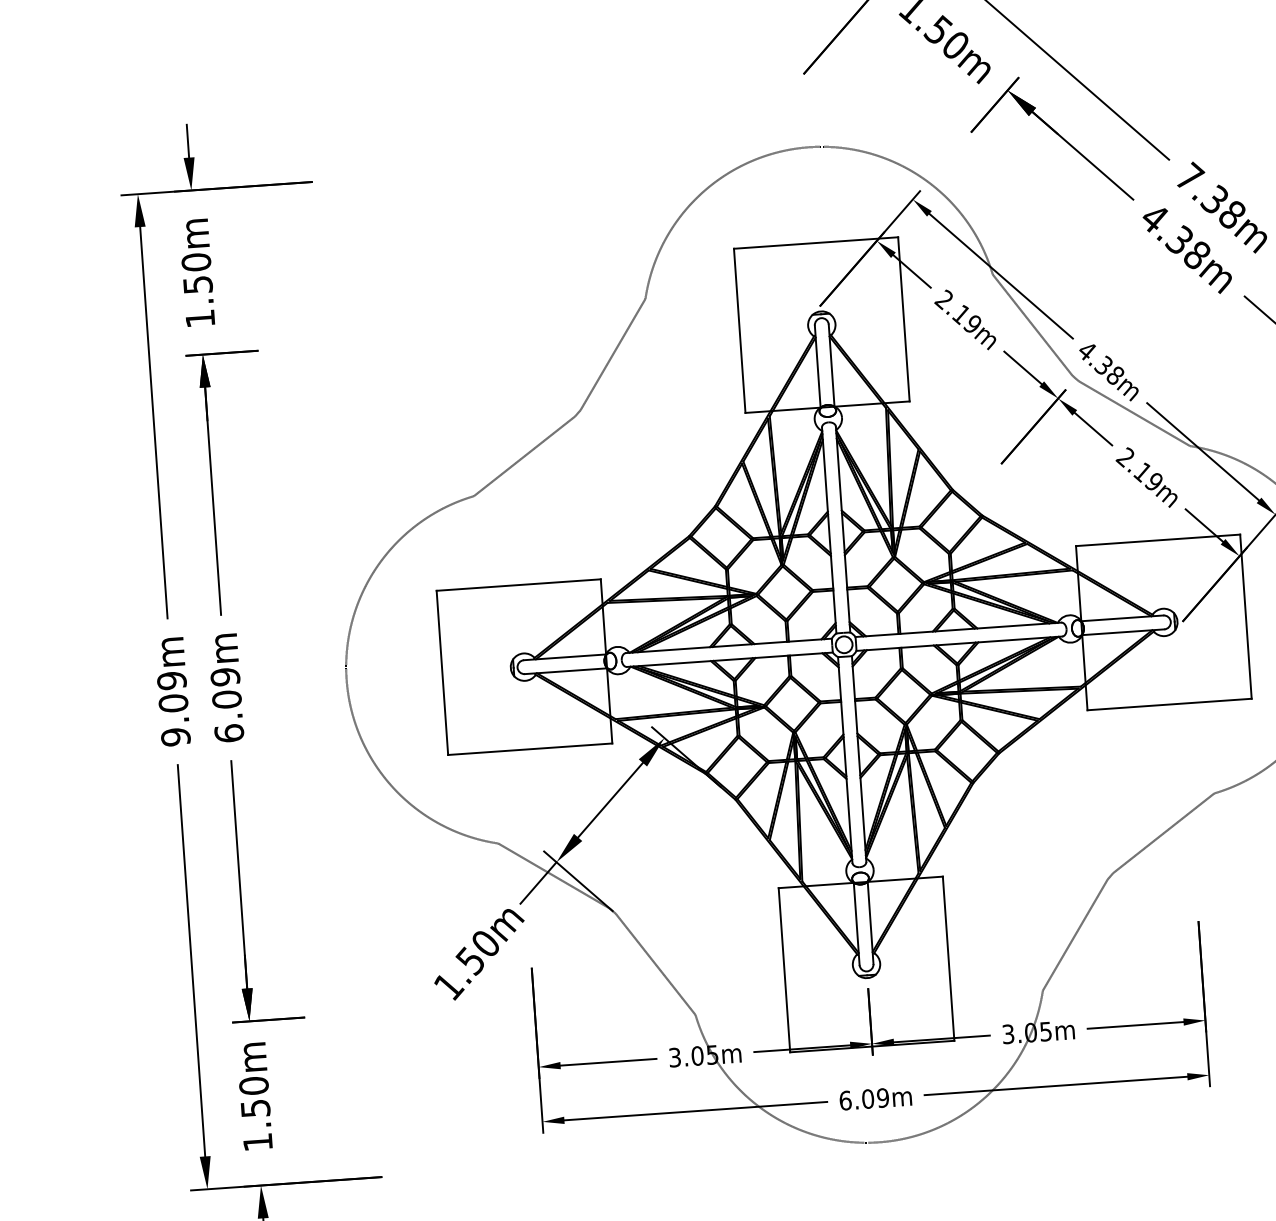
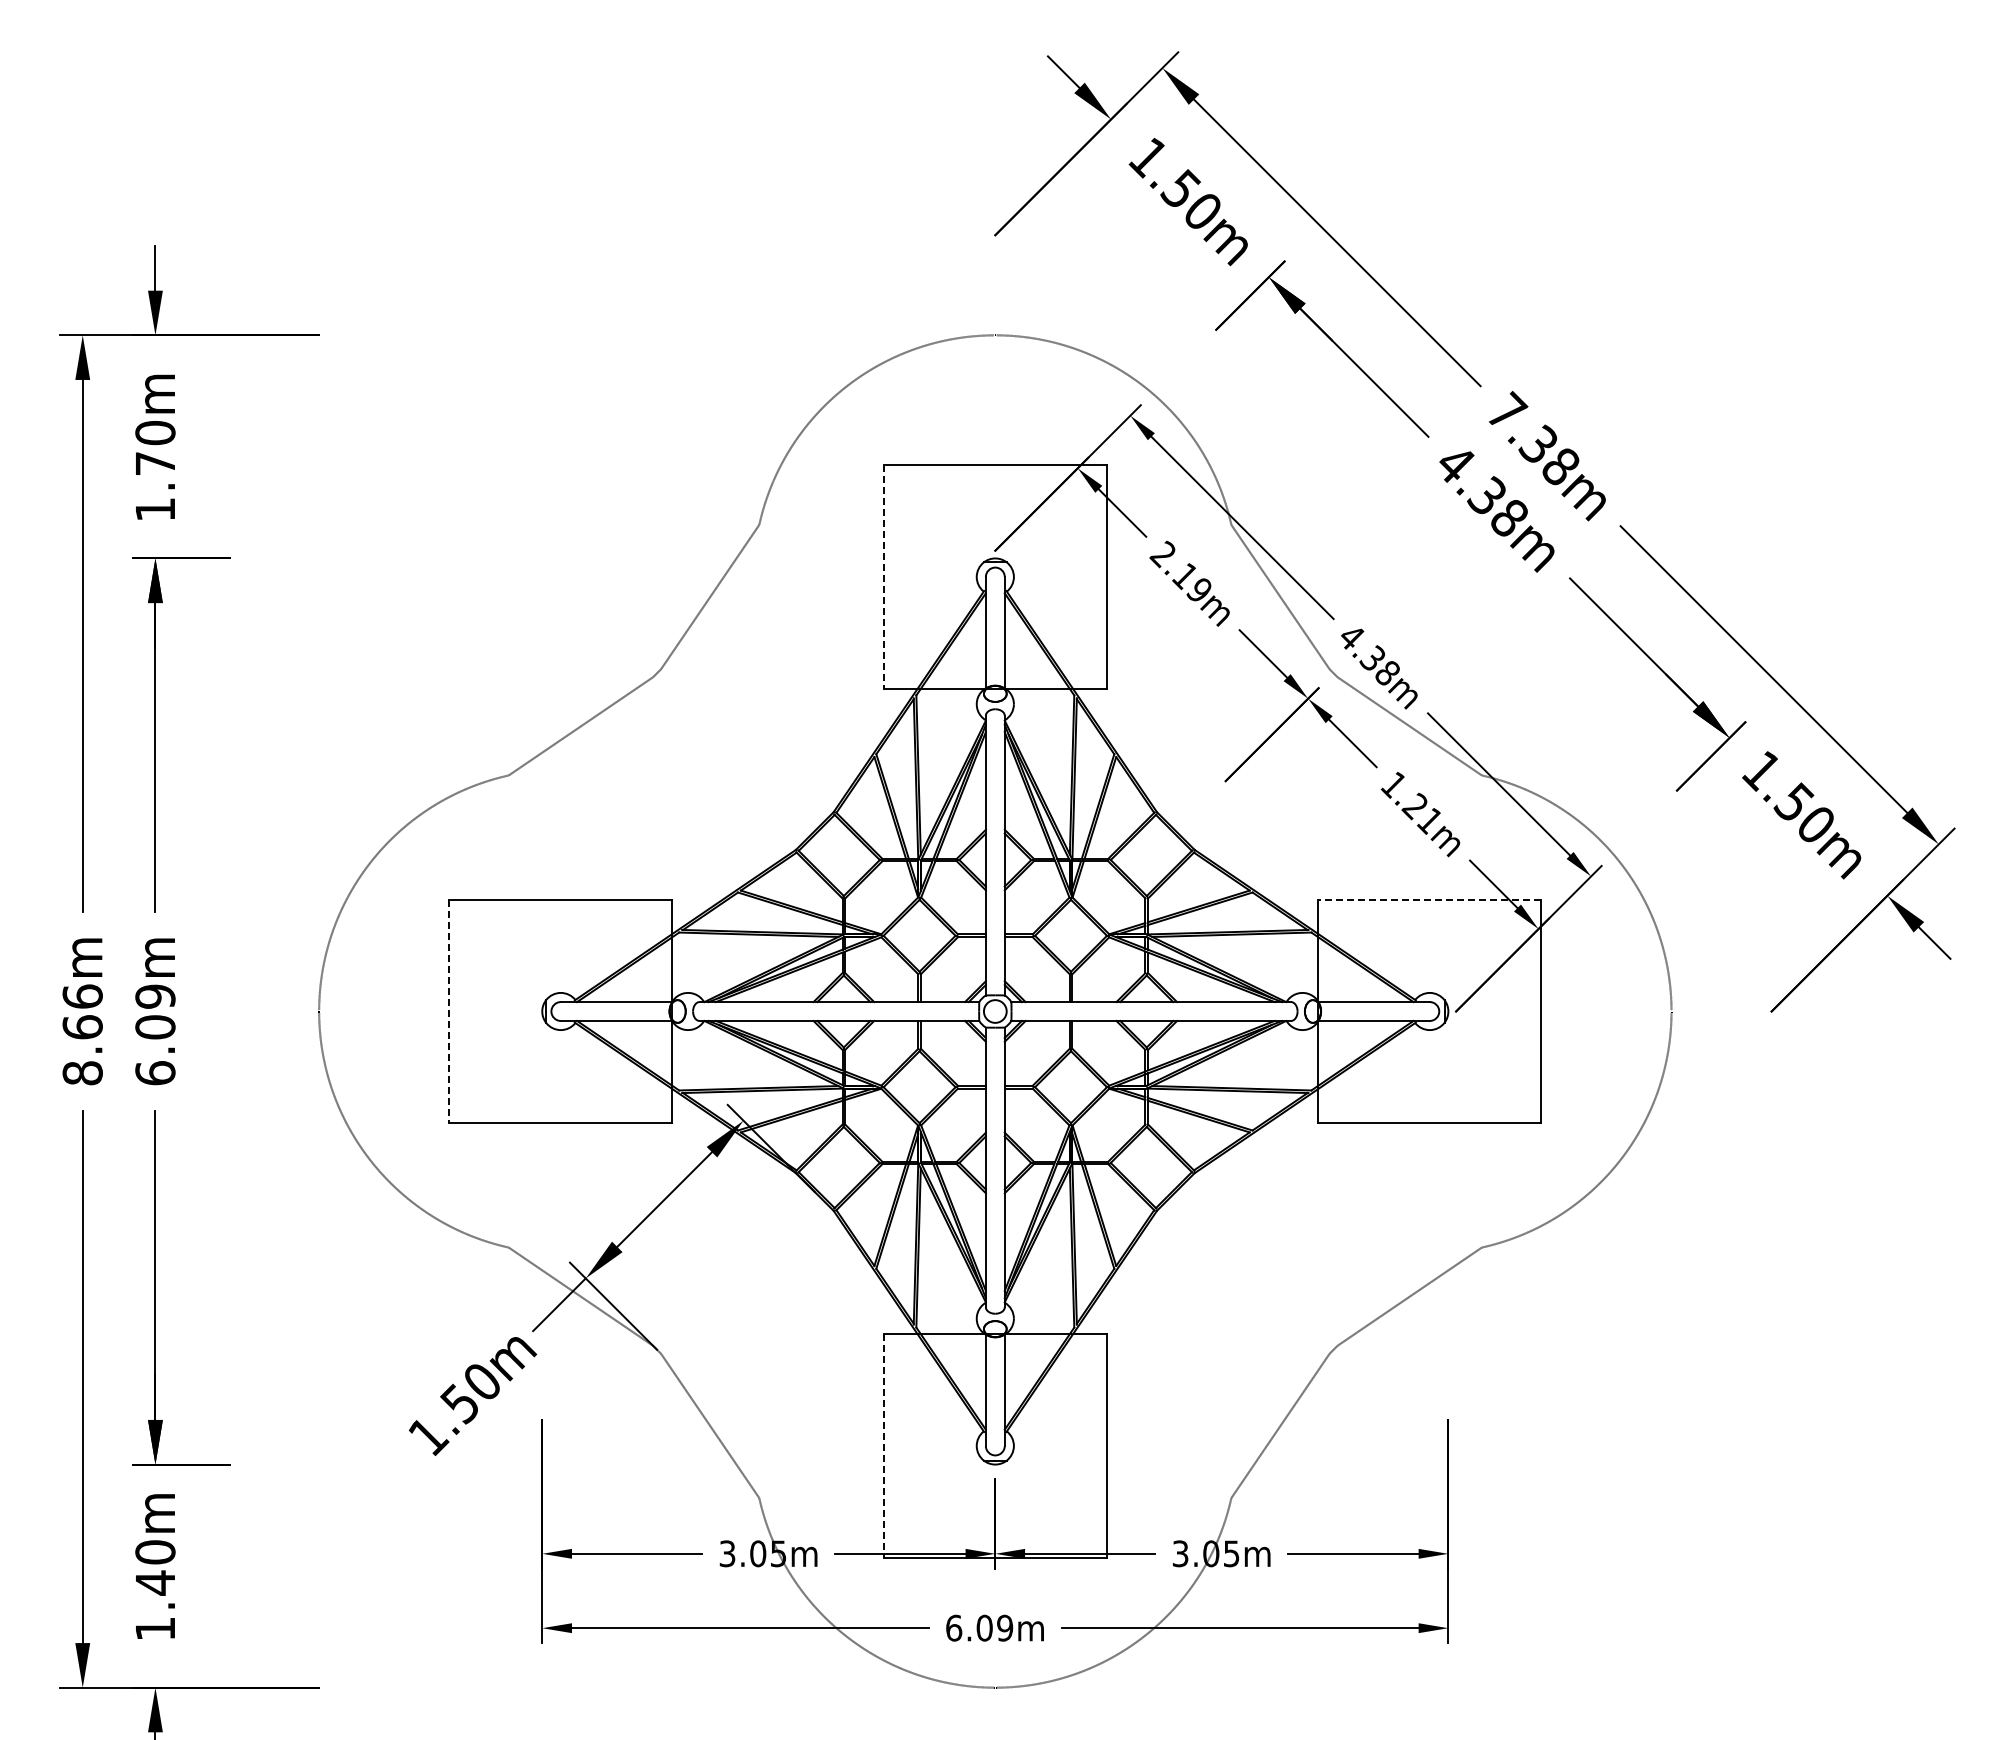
text: (198, 284) -> (155, 463), 1.50m -> 1.70m
line: (739, 331) -> (883, 577), solid -> dashed
text: (1138, 469) -> (1410, 802), 2.19m -> 1.21m
line: (1157, 540) -> (1429, 899), solid -> dashed
line: (442, 672) -> (449, 1011), solid -> dashed
text: (173, 708) -> (82, 1034), 9.09m -> 8.66m
line: (784, 969) -> (883, 1445), solid -> dashed
text: (255, 1108) -> (155, 1582), 1.50m -> 1.40m

